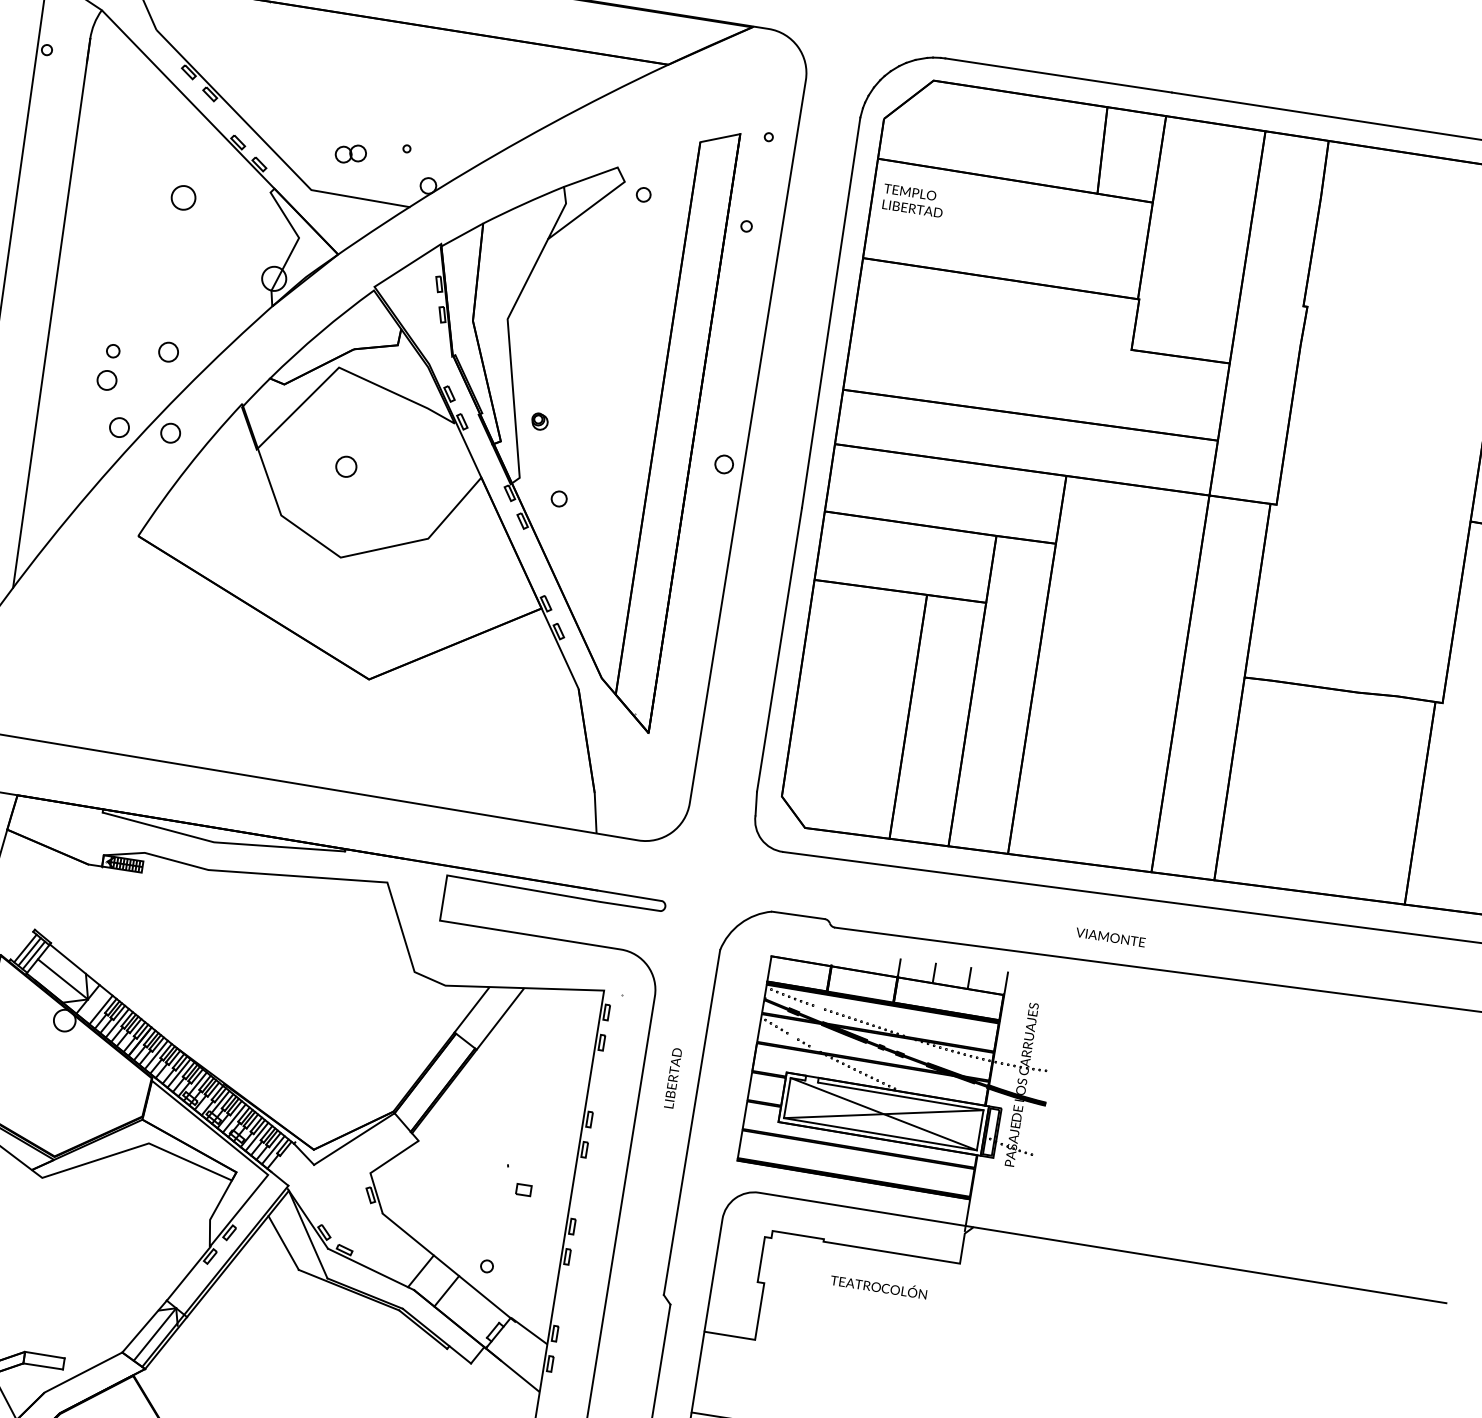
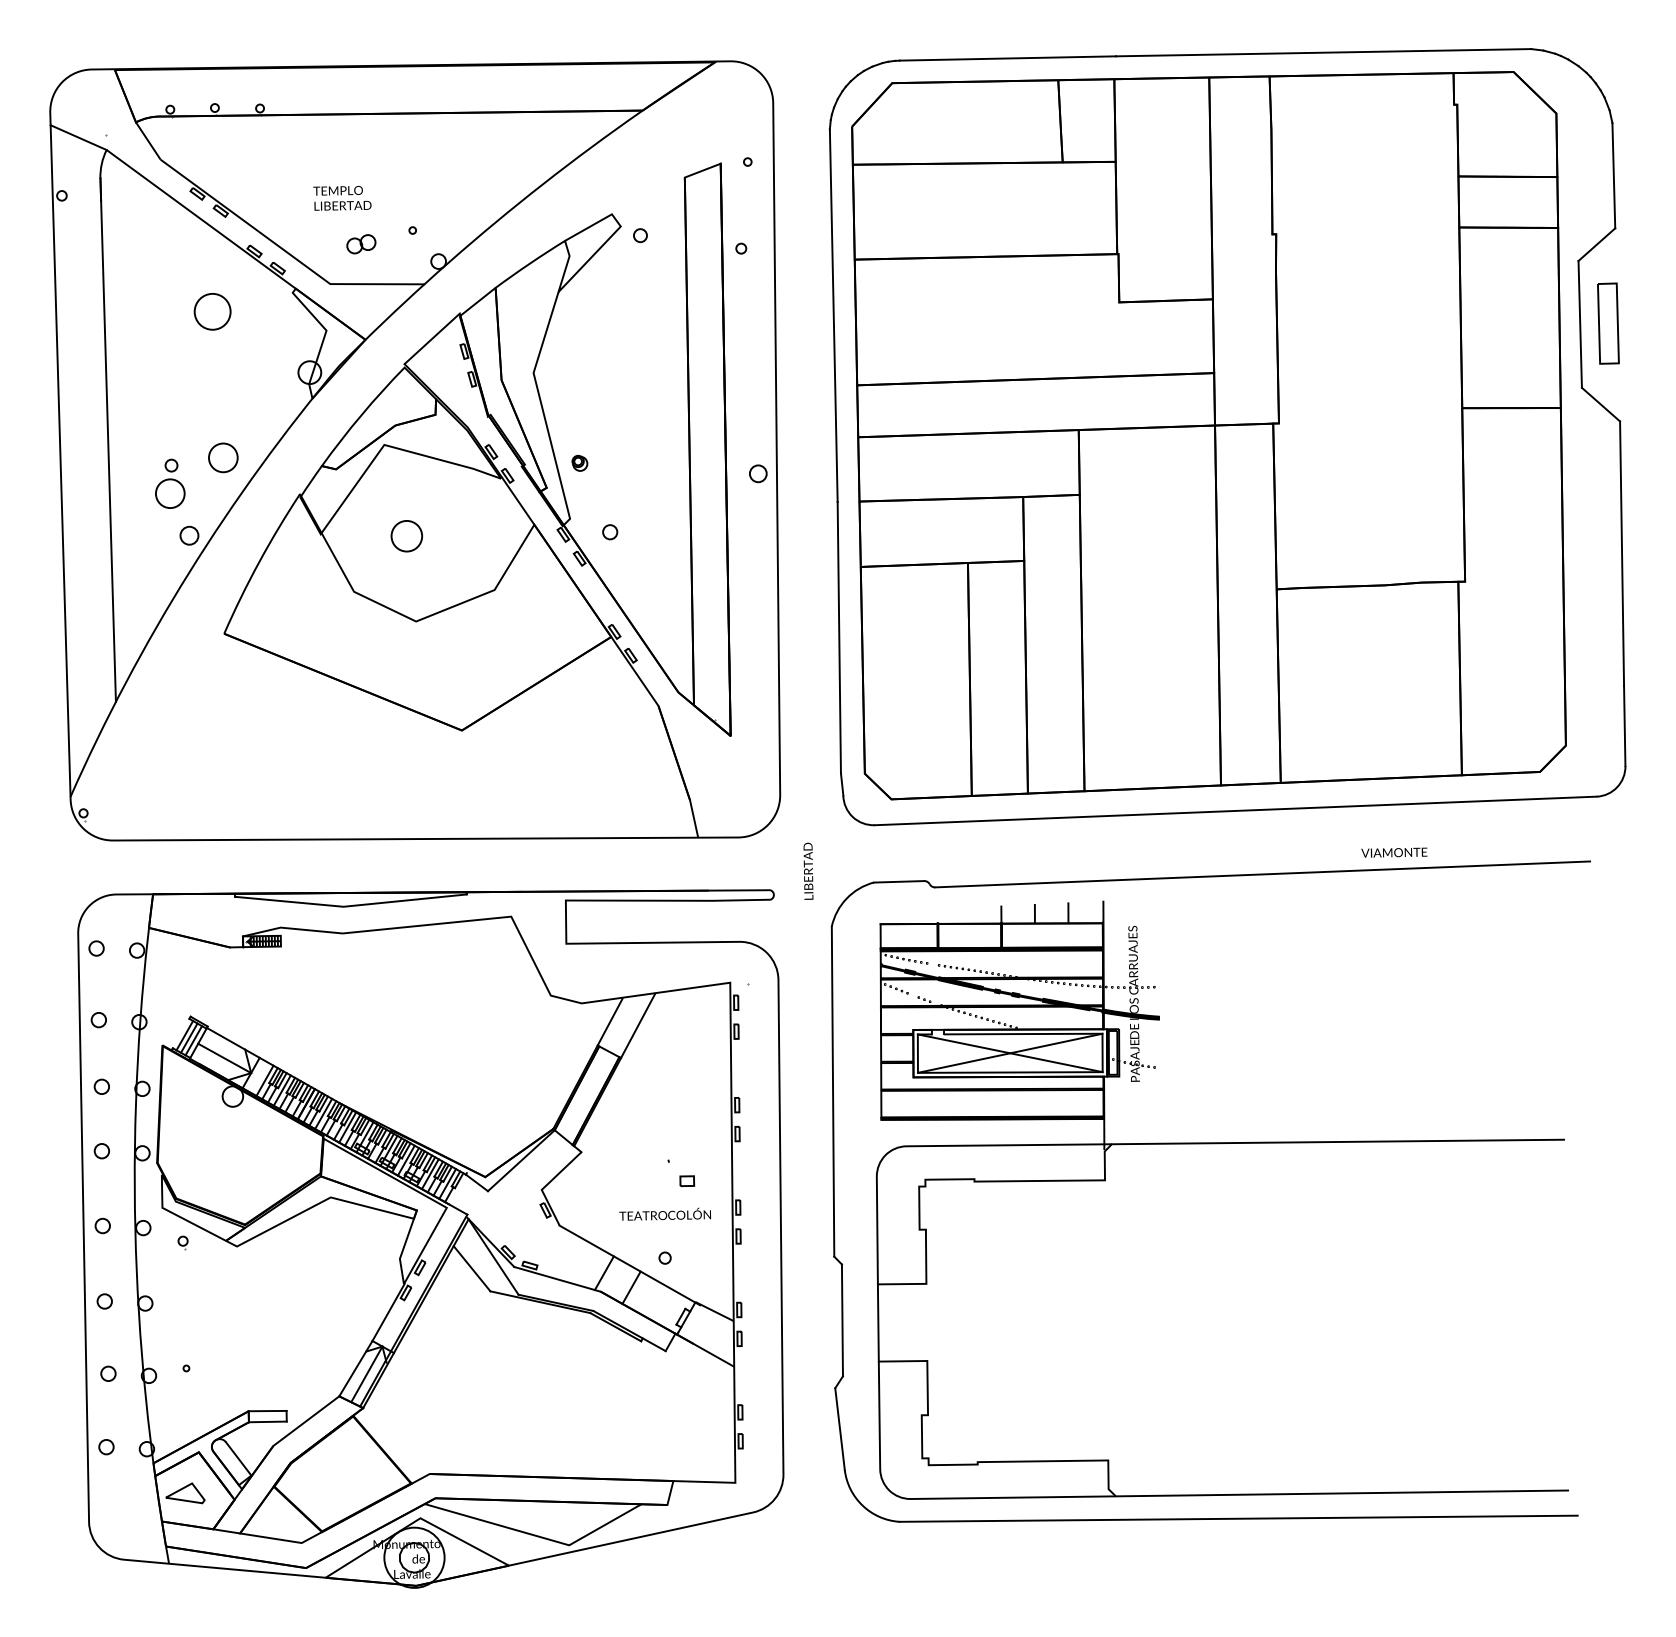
part: (183, 197) -> (212, 311), size x1.6
text: (913, 201) -> (342, 198), moved
part: (167, 351) -> (222, 457), size x1.6
part: (107, 380) -> (170, 493), size x1.6
part: (170, 432) -> (237, 532), removed
part: (346, 466) -> (406, 535), size x1.6
text: (1110, 937) -> (1394, 852), moved
text: (673, 1077) -> (808, 870), moved
text: (878, 1285) -> (664, 1213), moved

